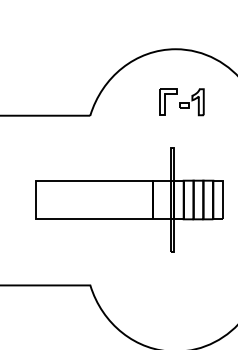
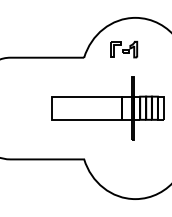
part: (182, 102) -> (124, 49), moved

